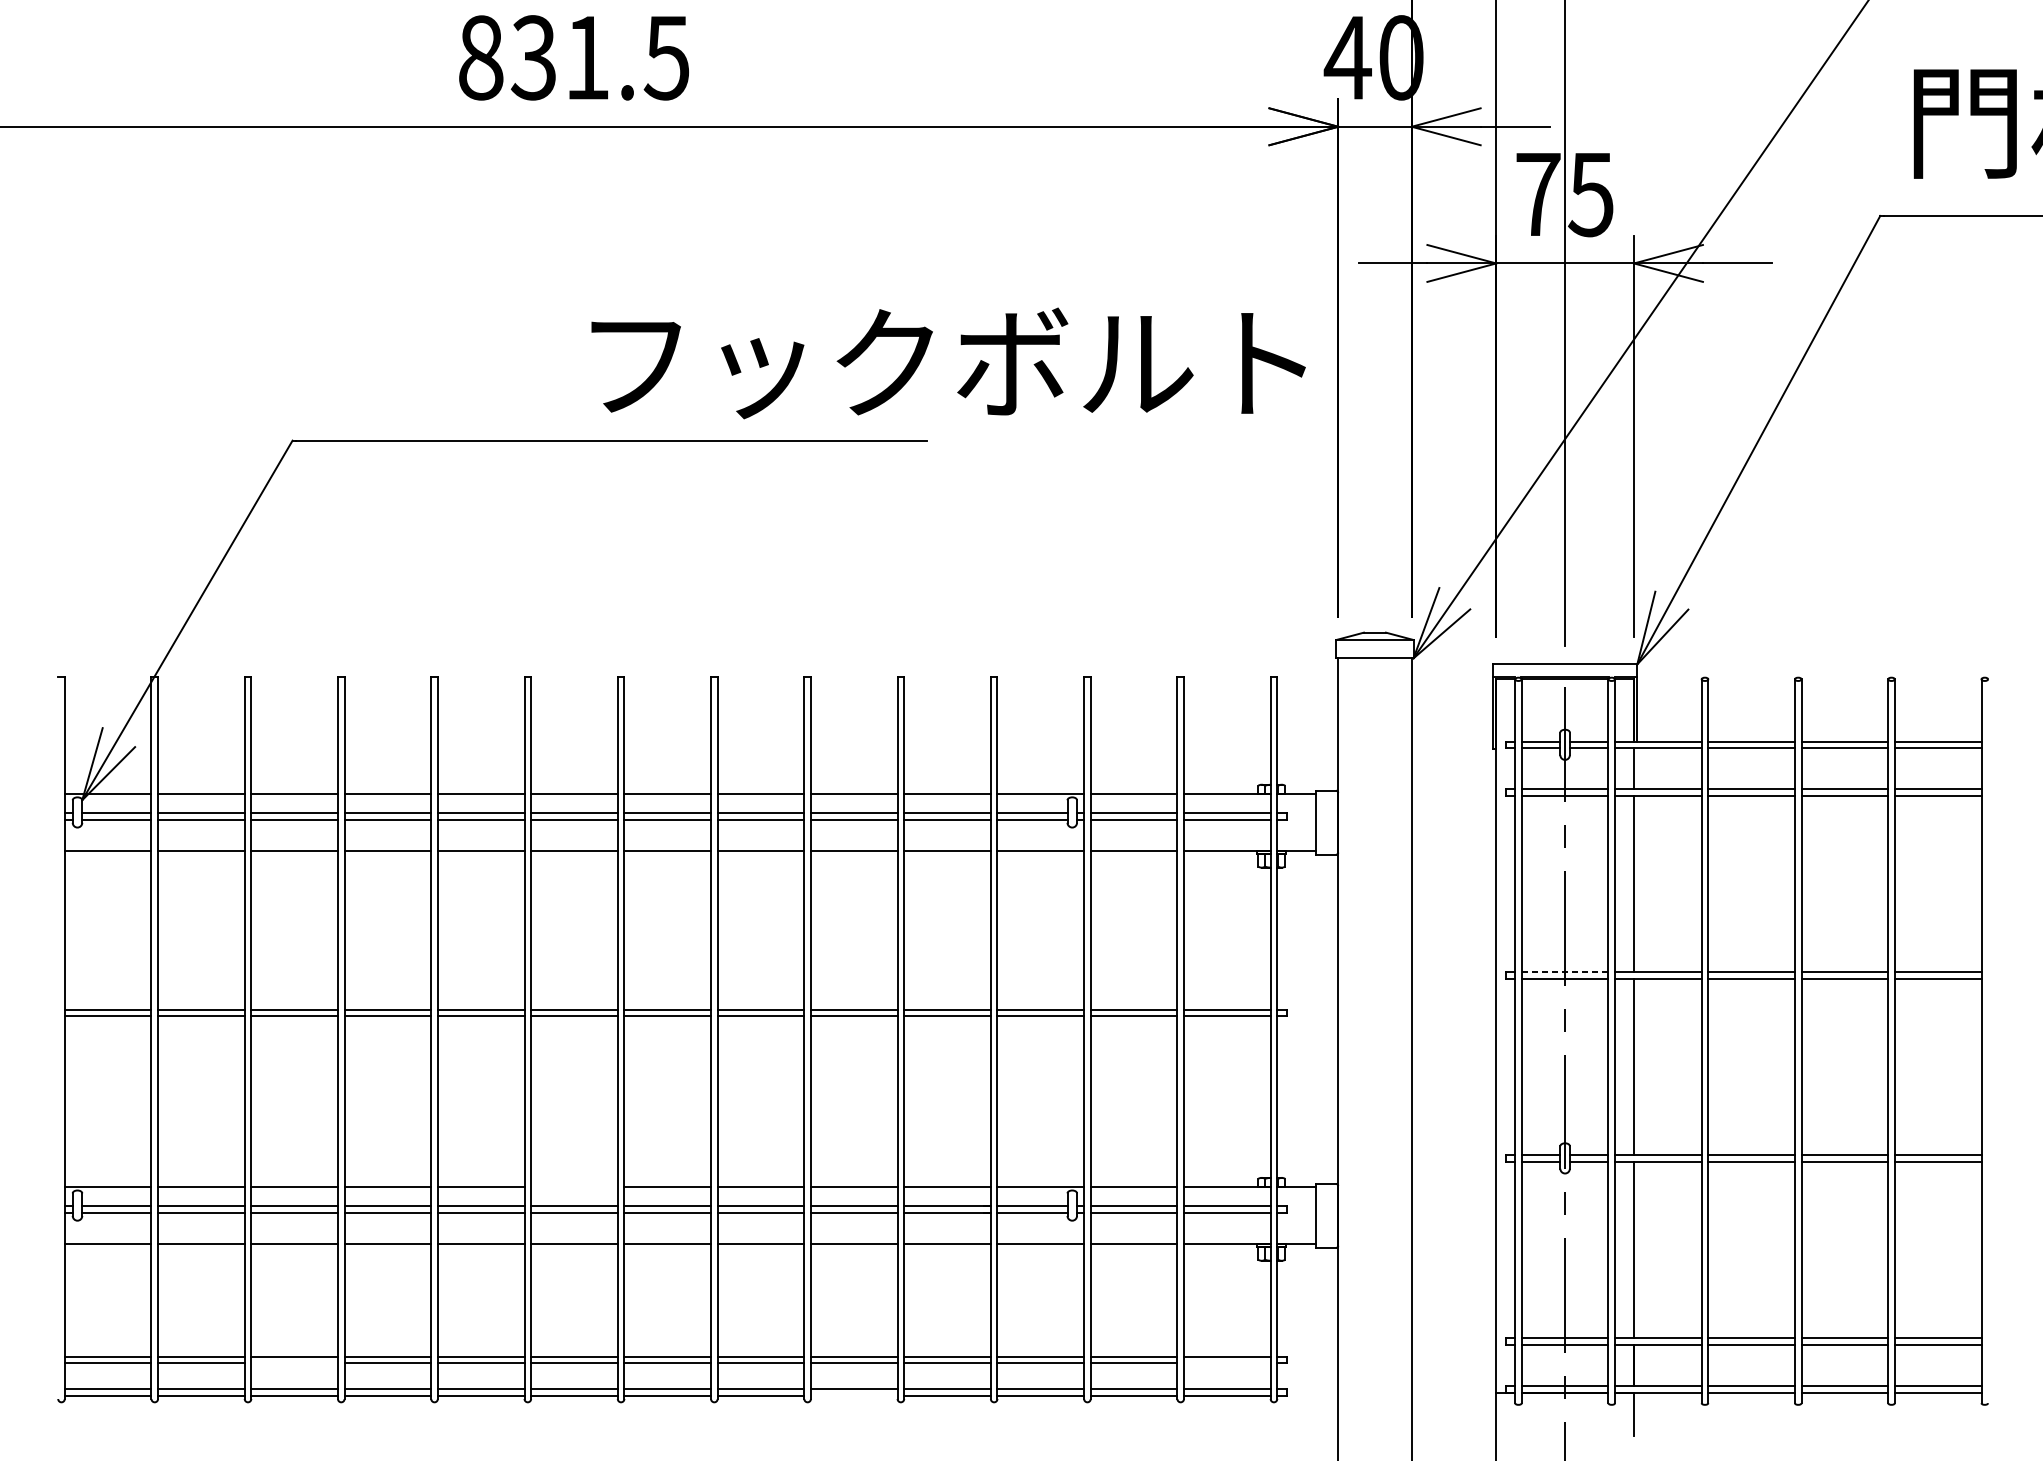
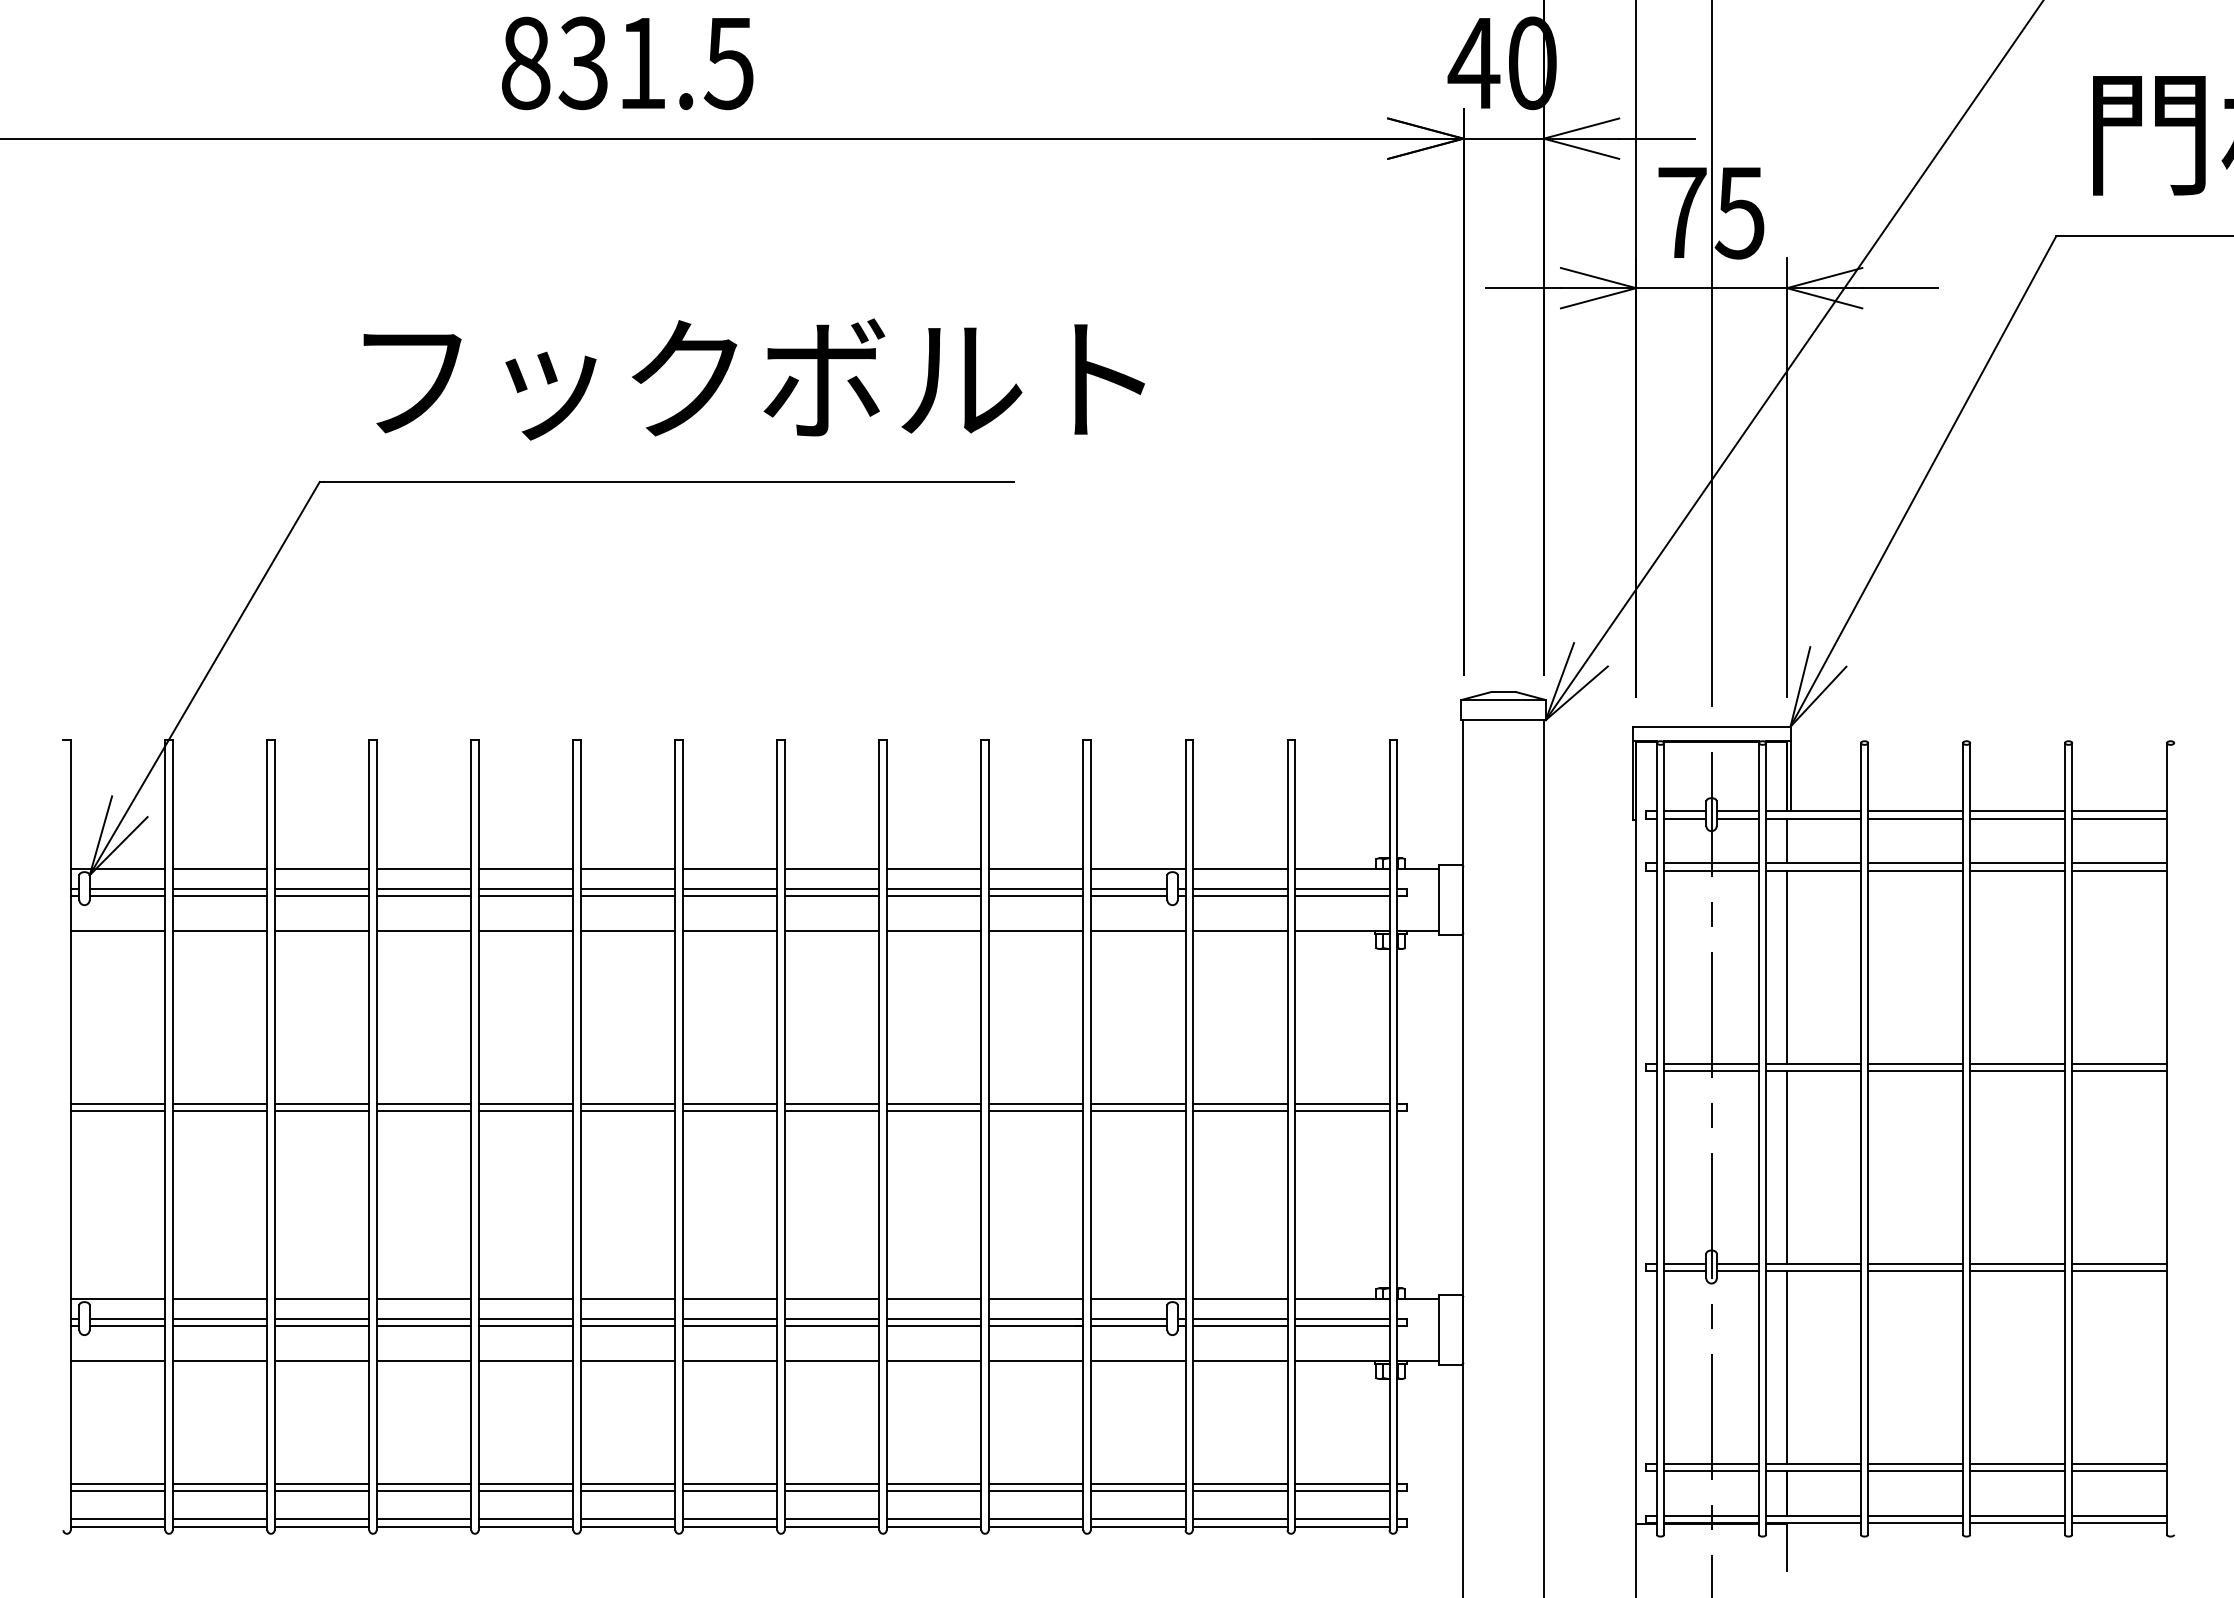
text: (947, 363) -> (753, 379), moved
line: (1565, 972) -> (1711, 1063), dashed -> solid
line: (573, 1187) -> (627, 1298), added
line: (294, 1363) -> (321, 1491), added
line: (1226, 1363) -> (1341, 1491), added
line: (853, 1395) -> (933, 1526), added

